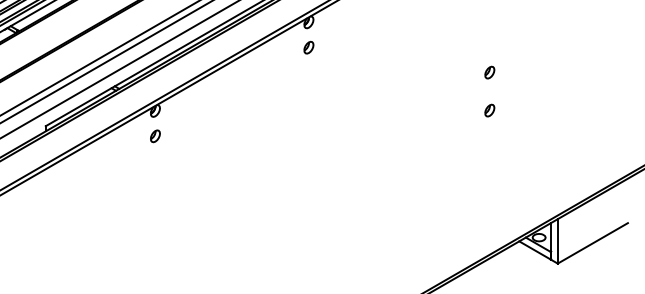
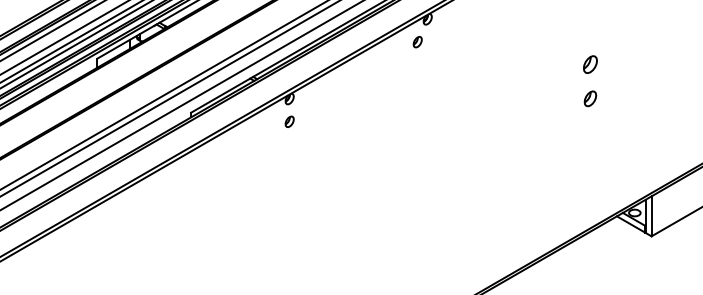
part: (308, 48) -> (417, 42), moved
part: (489, 72) -> (590, 64), size x1.6
part: (489, 110) -> (590, 98), size x1.4

